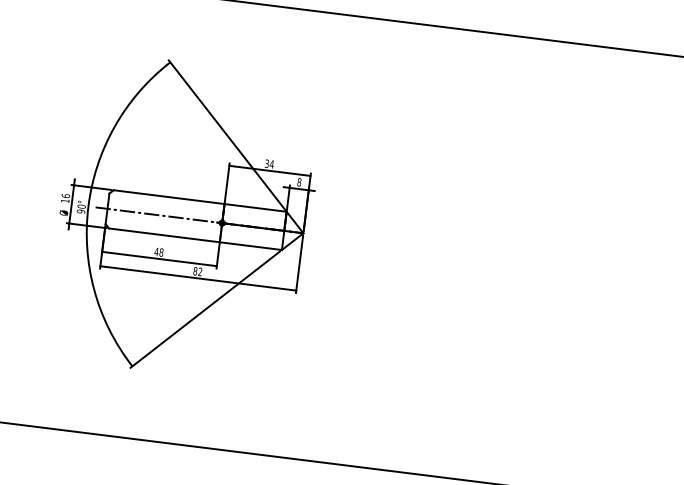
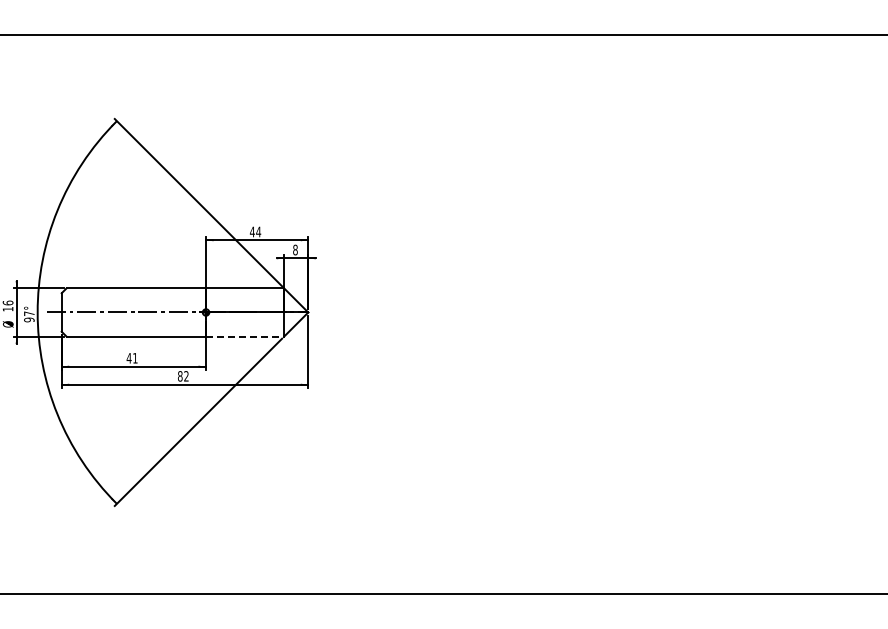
text: (266, 163) -> (251, 231), 34 -> 44
text: (81, 206) -> (29, 313), 90° -> 97°
line: (251, 246) -> (245, 336), solid -> dashed
text: (161, 252) -> (135, 358), 48 -> 41

